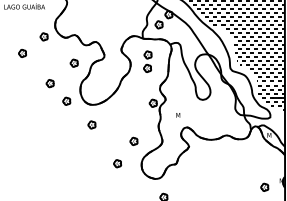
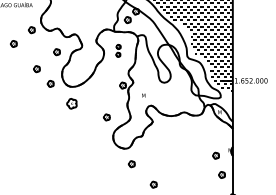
part: (147, 61) -> (118, 50), size x0.7
part: (91, 124) -> (71, 103), size x1.6
part: (116, 163) -> (92, 135), removed

